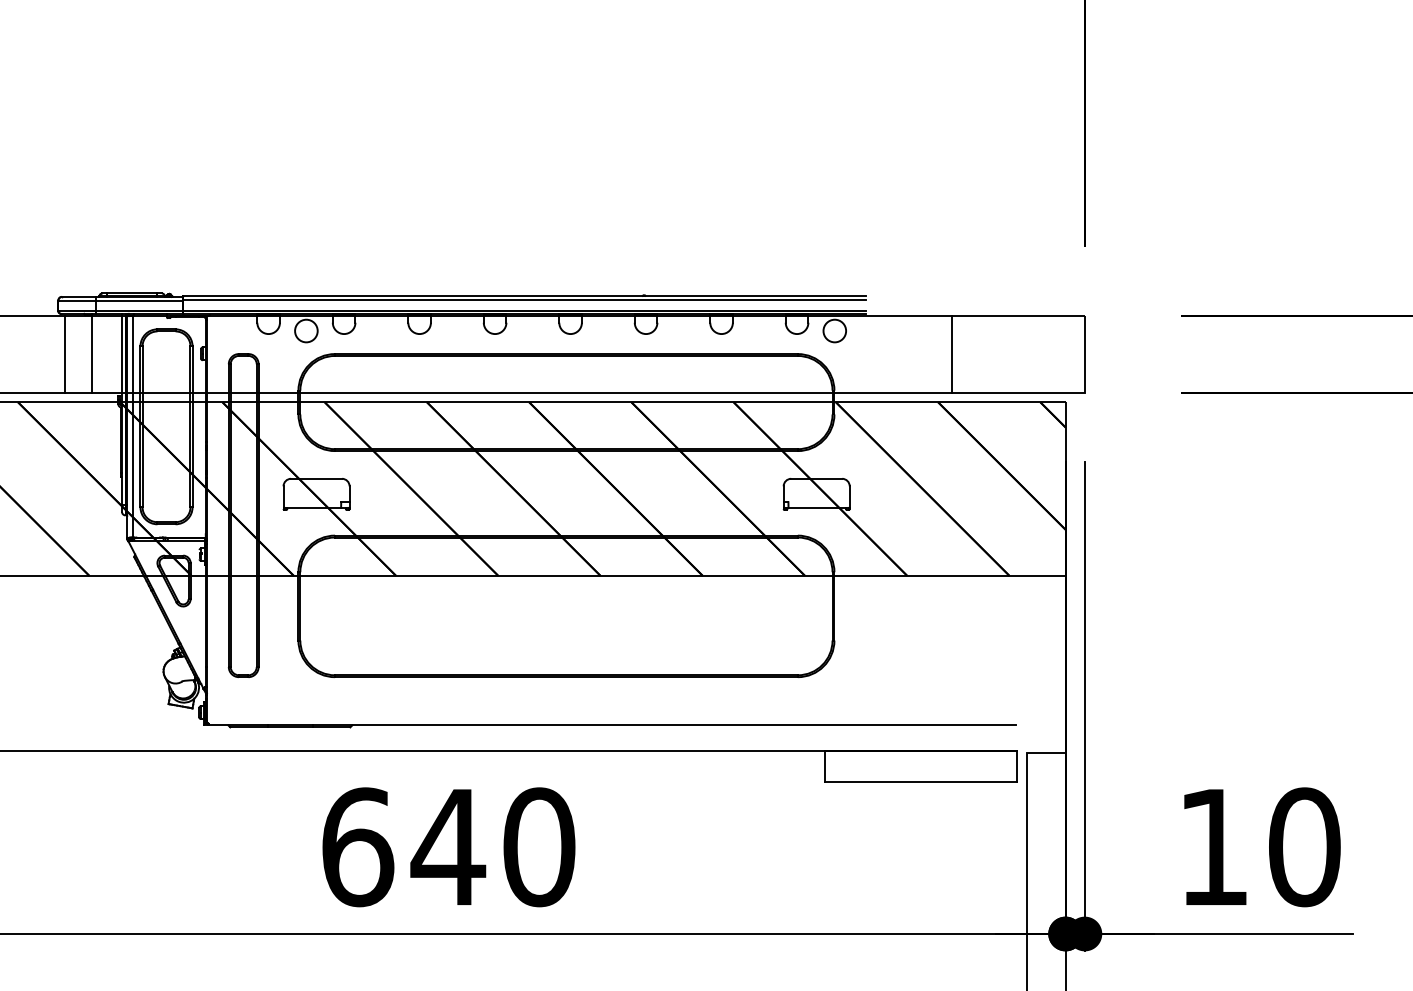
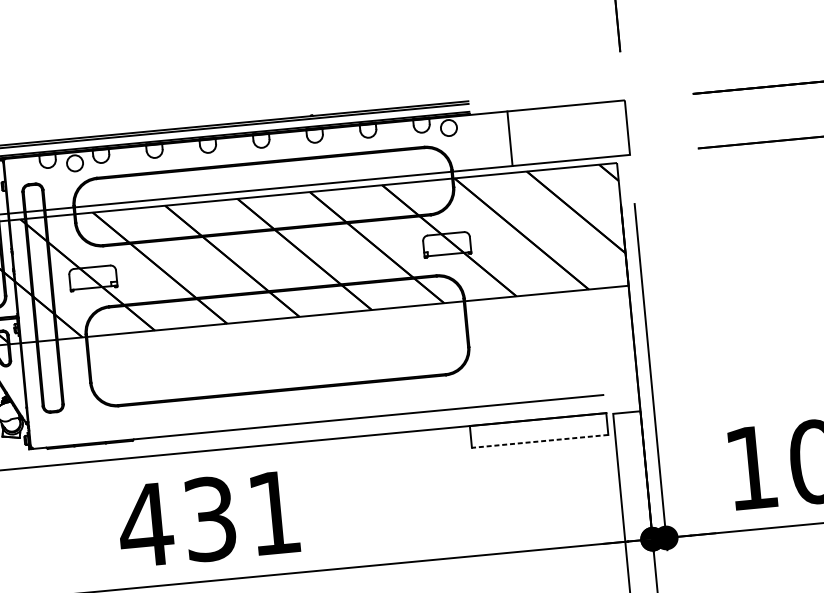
line: (951, 353) -> (509, 138), moved
line: (920, 782) -> (539, 441), solid -> dashed
text: (447, 847) -> (209, 519), 640 -> 431

